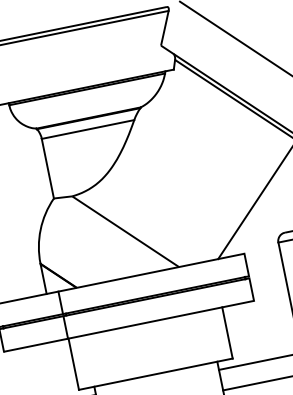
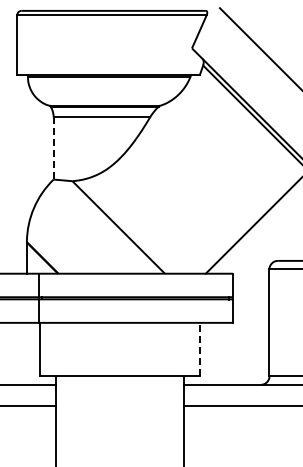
line: (47, 169) -> (53, 149), solid -> dashed
line: (227, 332) -> (200, 349), solid -> dashed

